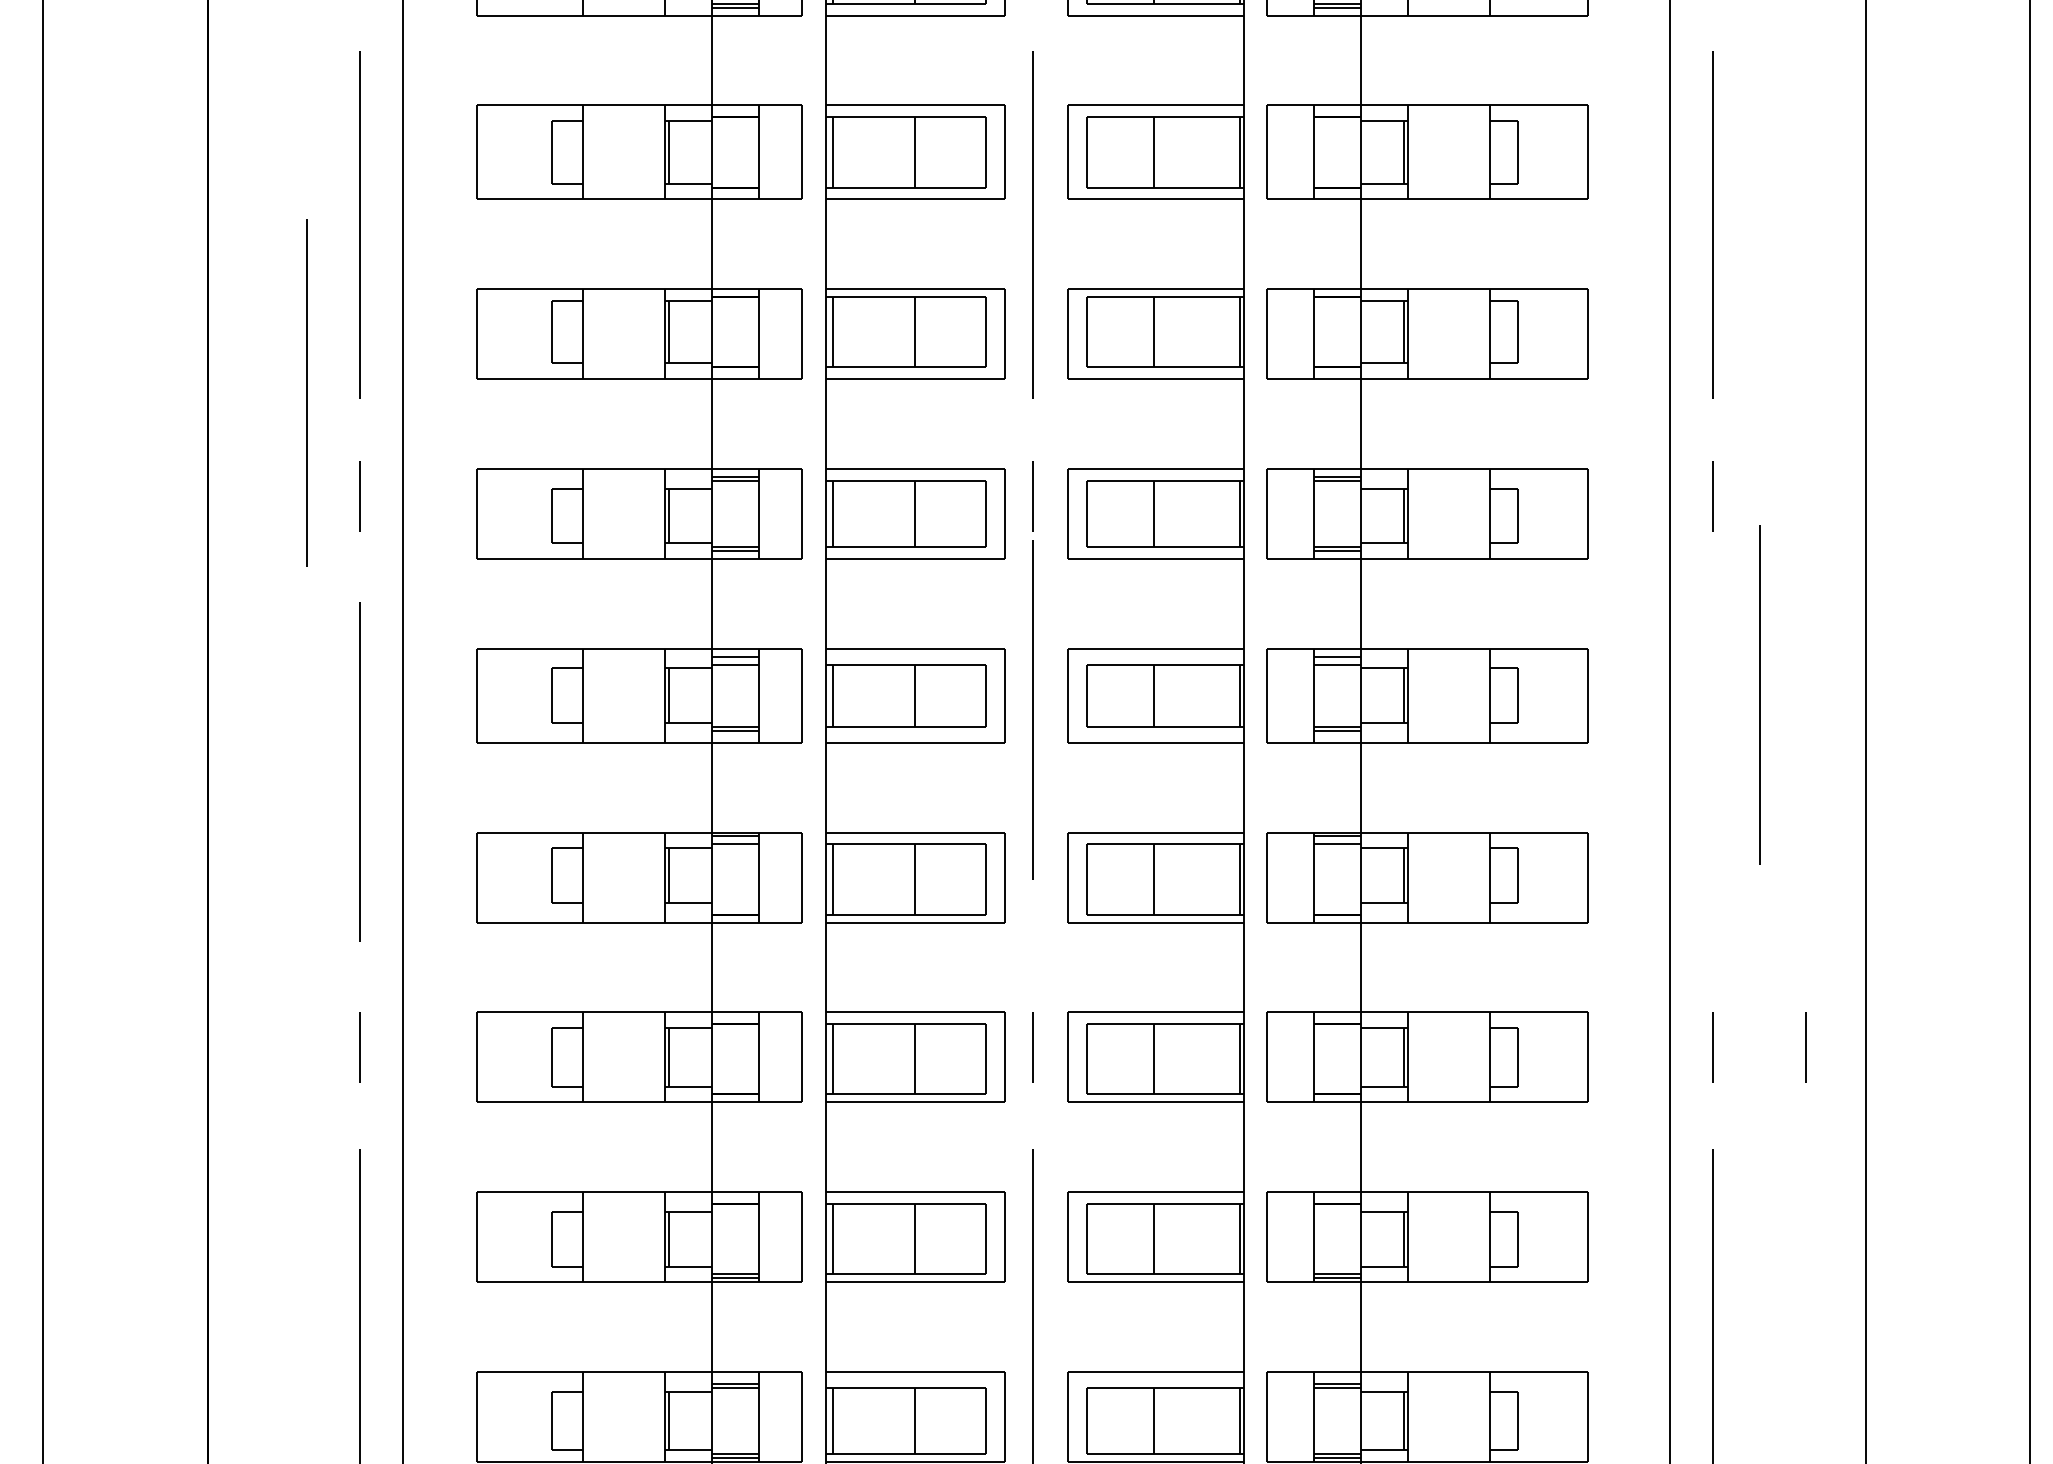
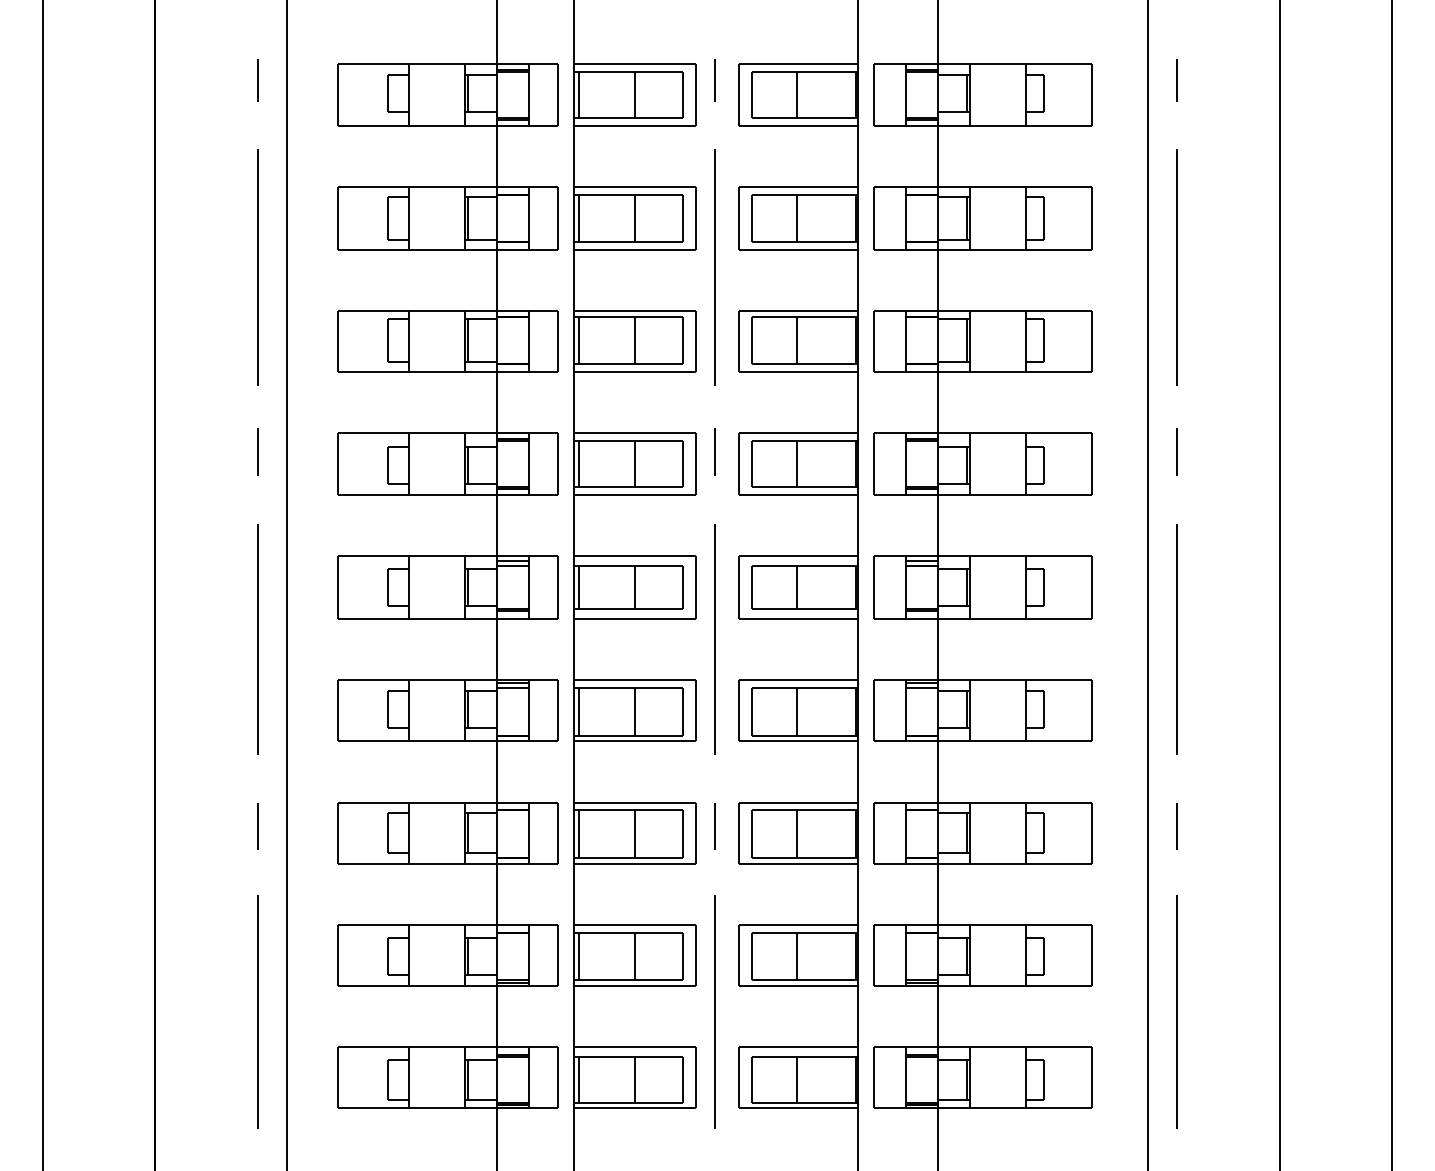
line: (306, 392) -> (221, 381), removed
line: (1759, 695) -> (1176, 639), moved
line: (1032, 710) -> (714, 639), moved
line: (1805, 1047) -> (1239, 826), removed

